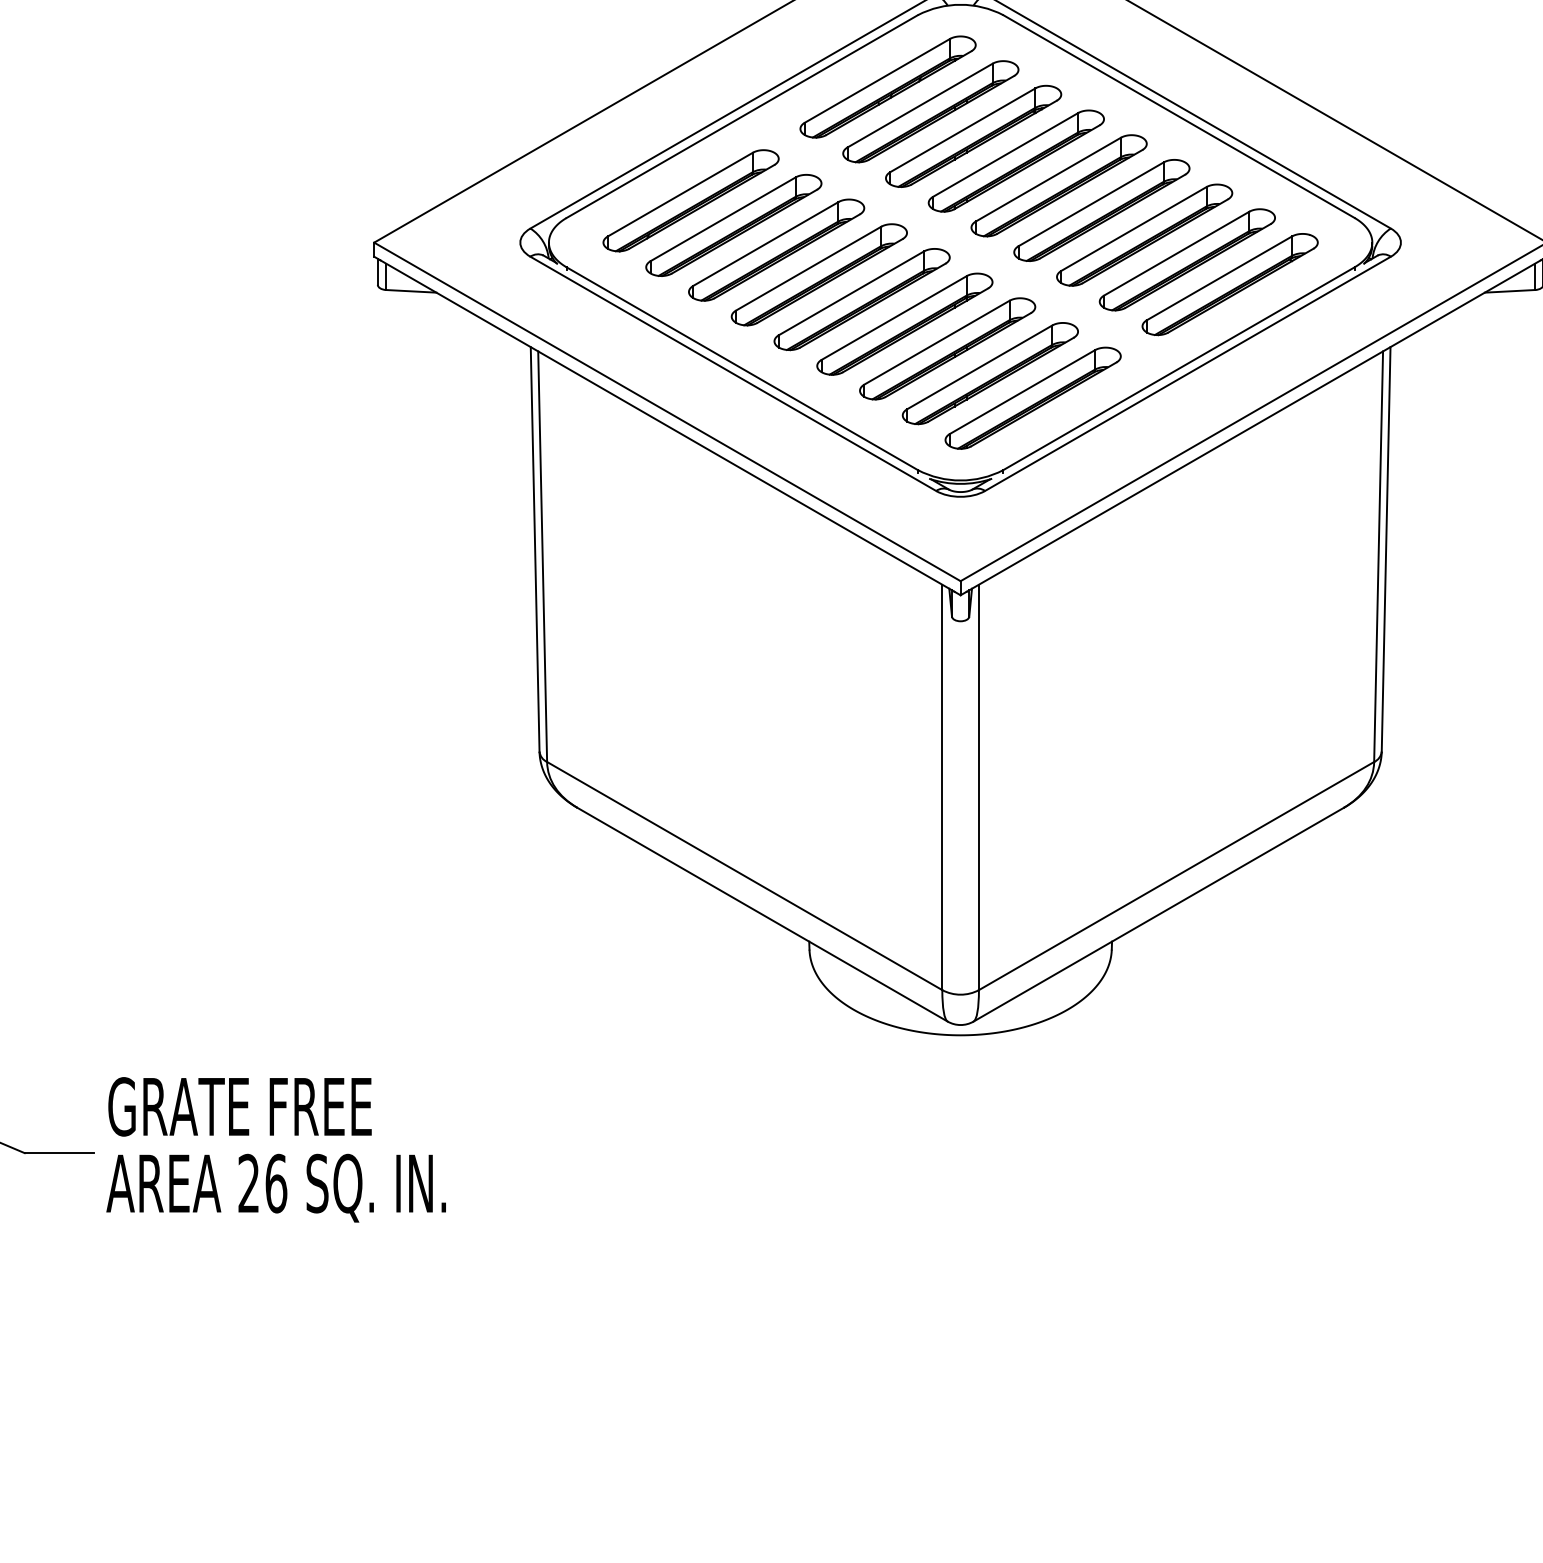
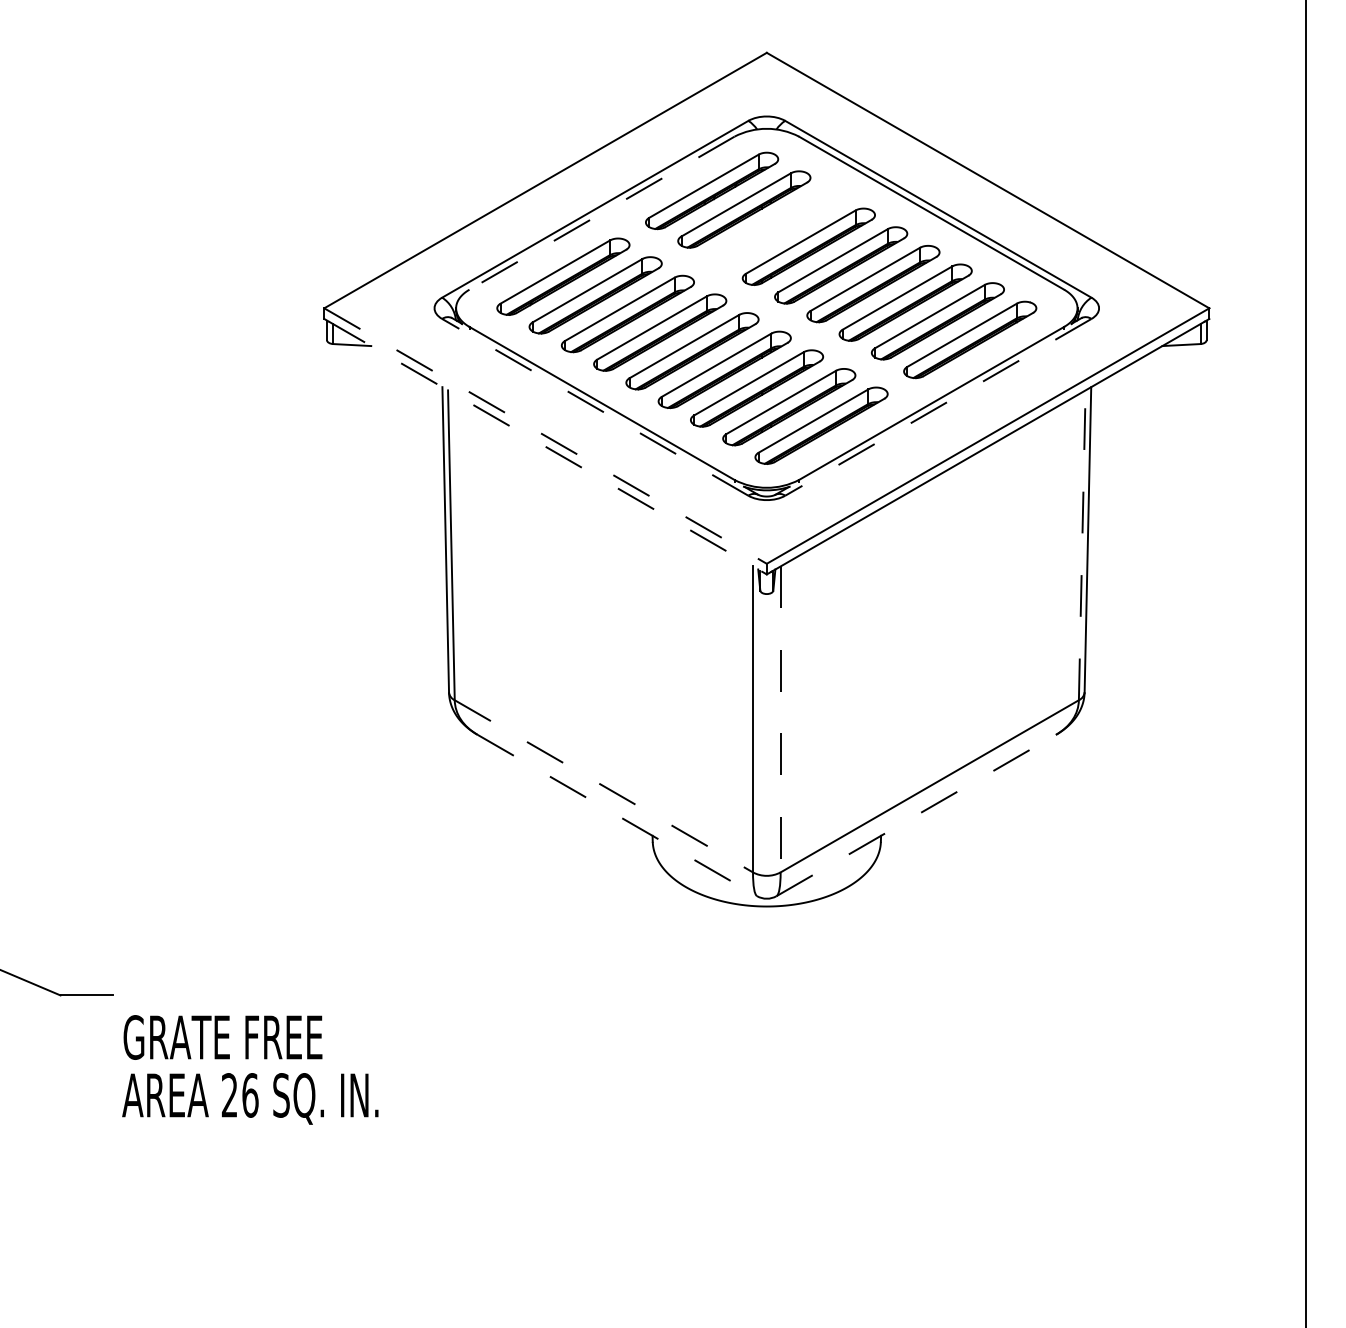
line: (741, 117) -> (601, 213), solid -> dashed
part: (973, 136) -> (776, 228), removed
line: (733, 374) -> (595, 407), solid -> dashed
line: (1188, 374) -> (938, 407), solid -> dashed
line: (667, 412) -> (545, 436), solid -> dashed
line: (667, 425) -> (545, 446), solid -> dashed
line: (1378, 556) -> (1082, 545), solid -> dashed
line: (978, 787) -> (780, 719), solid -> dashed
line: (745, 876) -> (604, 786), solid -> dashed
line: (762, 914) -> (617, 815), solid -> dashed
line: (1158, 914) -> (916, 815), solid -> dashed
text: (276, 1149) -> (250, 1069), moved

